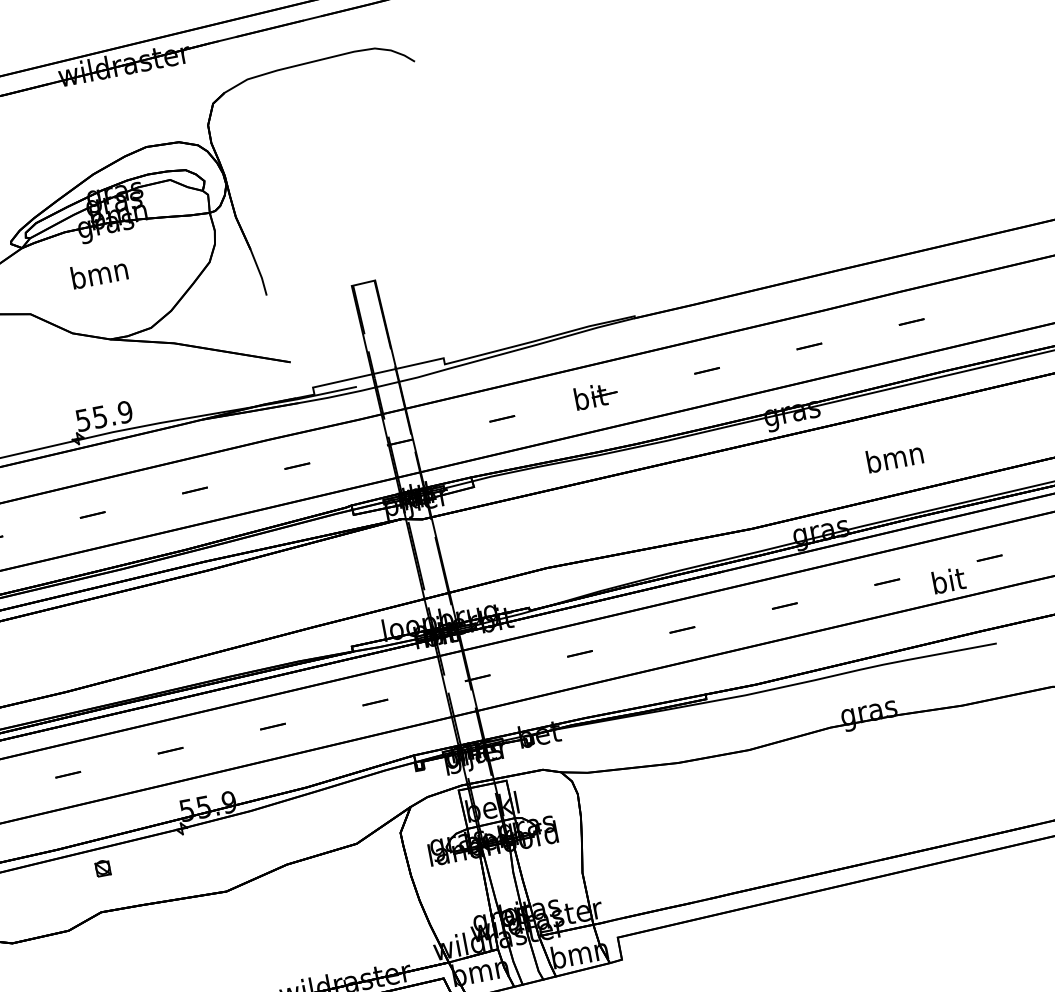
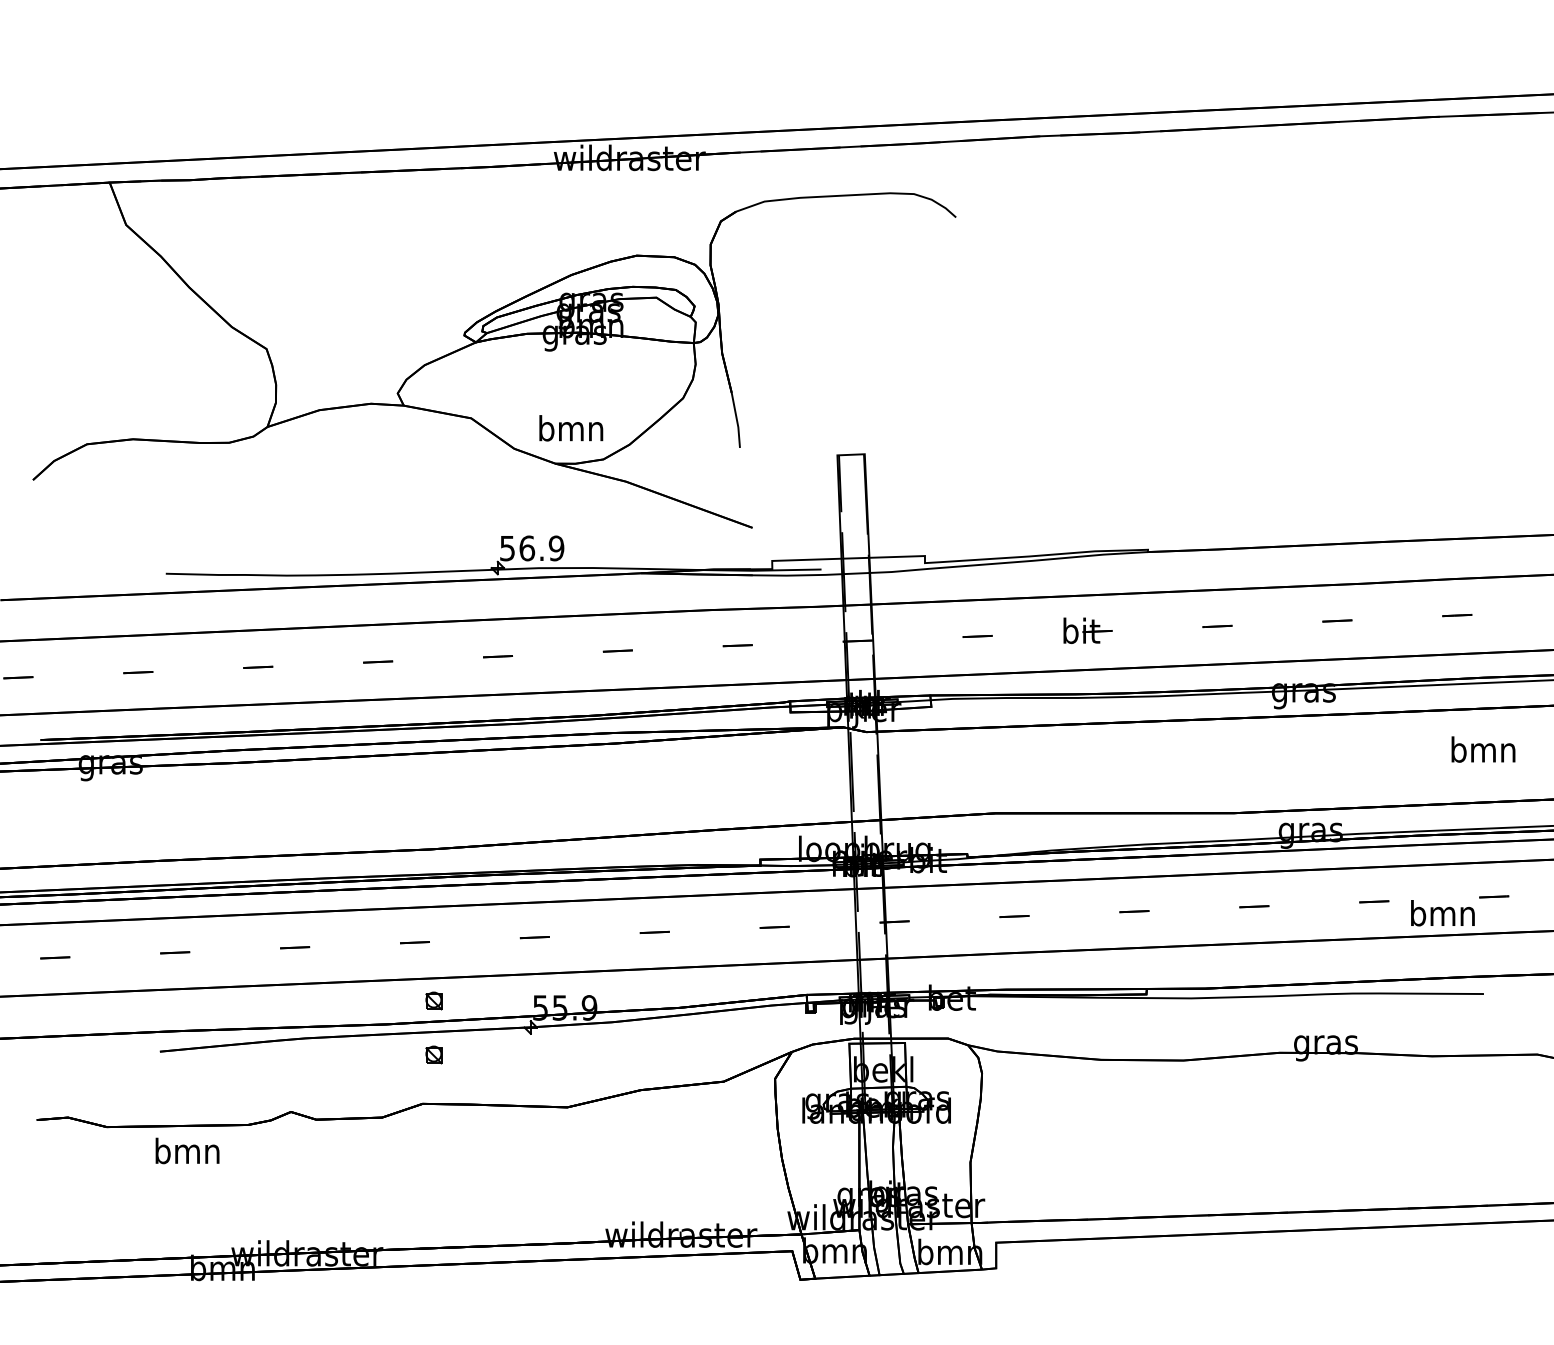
text: (99, 273) -> (571, 428), moved
text: (100, 417) -> (527, 548), 55.9 -> 56.9
text: (894, 457) -> (1483, 749), moved
text: (947, 580) -> (1442, 913), bit -> bmn
part: (93, 821) -> (433, 1000), added

